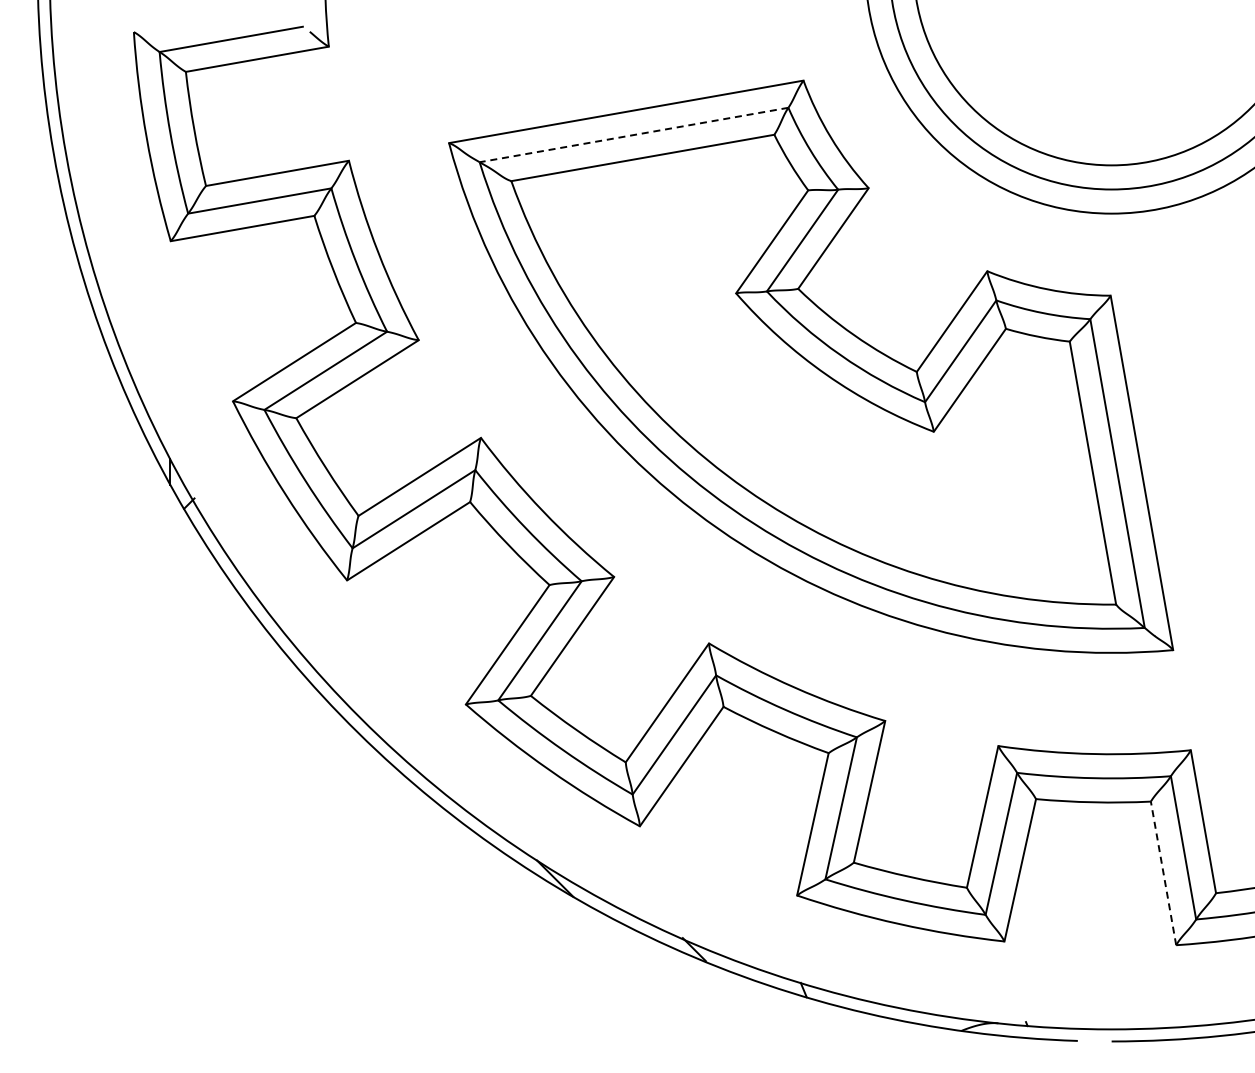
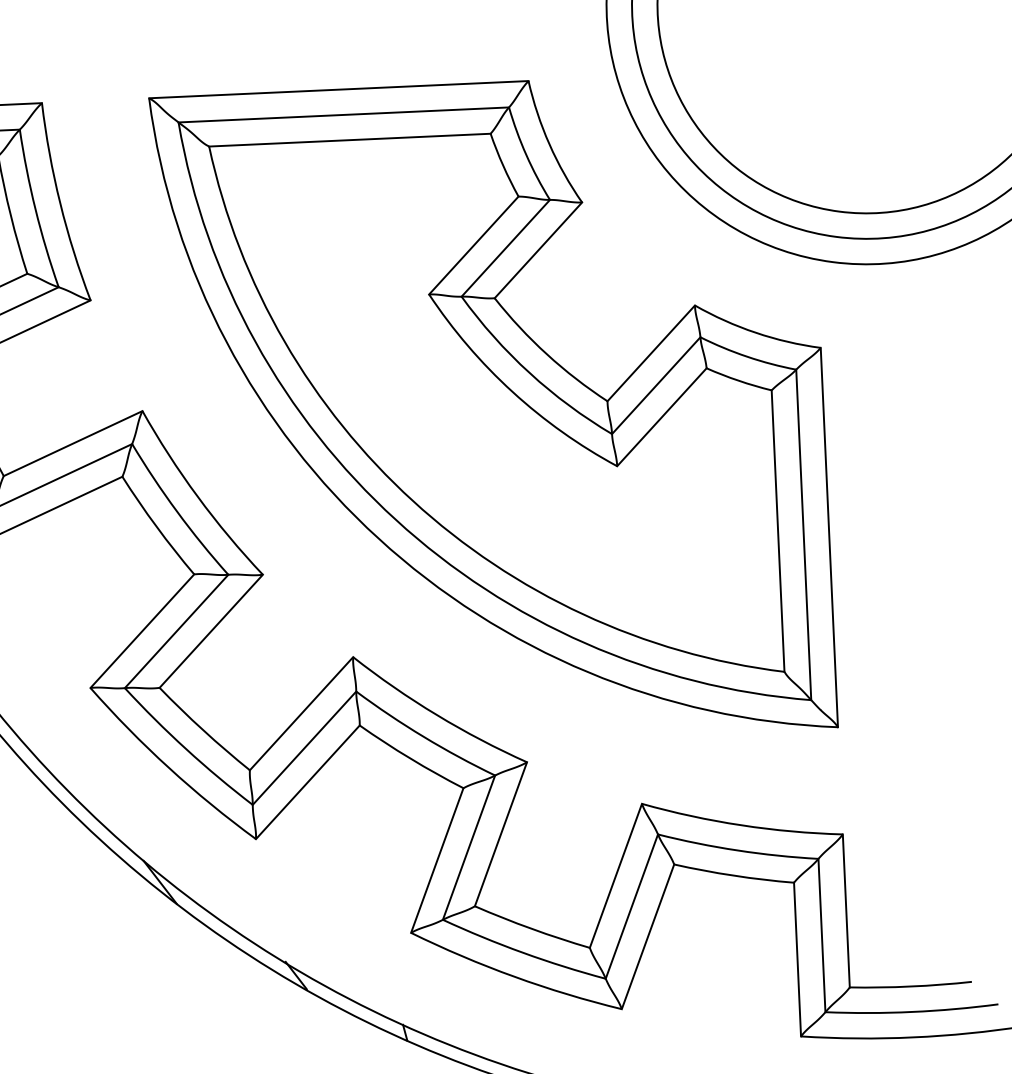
line: (634, 135) -> (344, 115), dashed -> solid
line: (1163, 873) -> (797, 959), dashed -> solid

